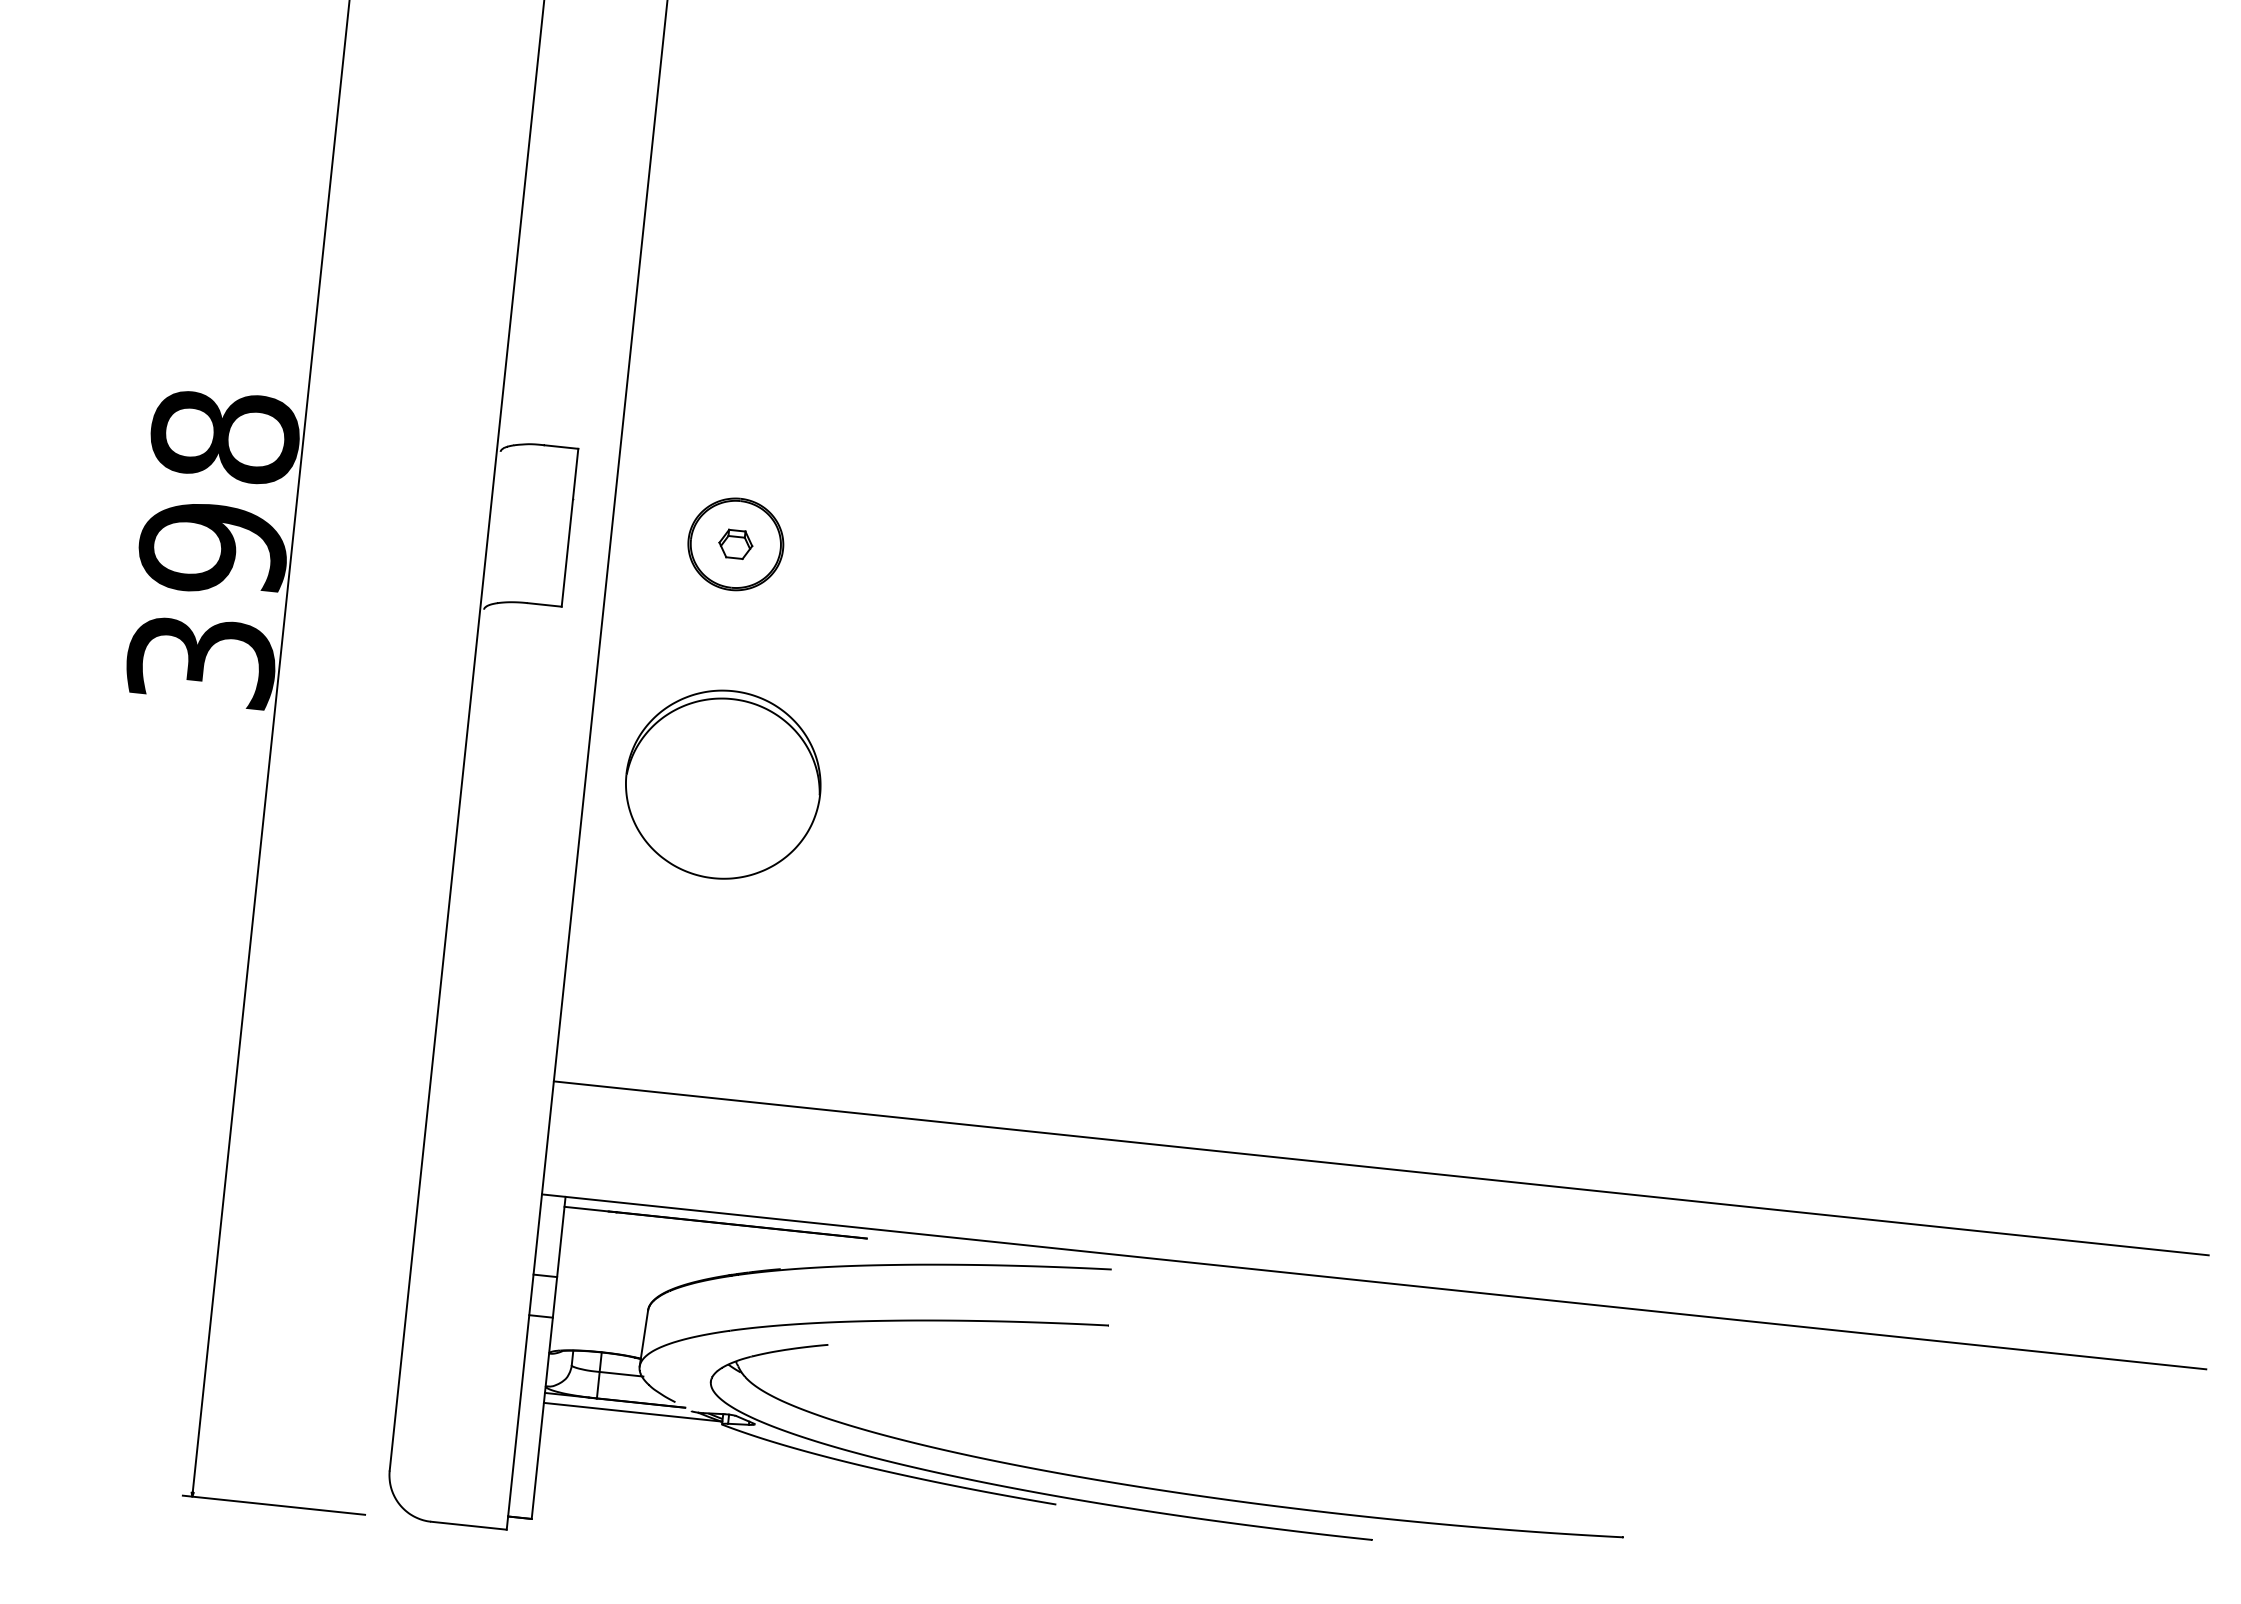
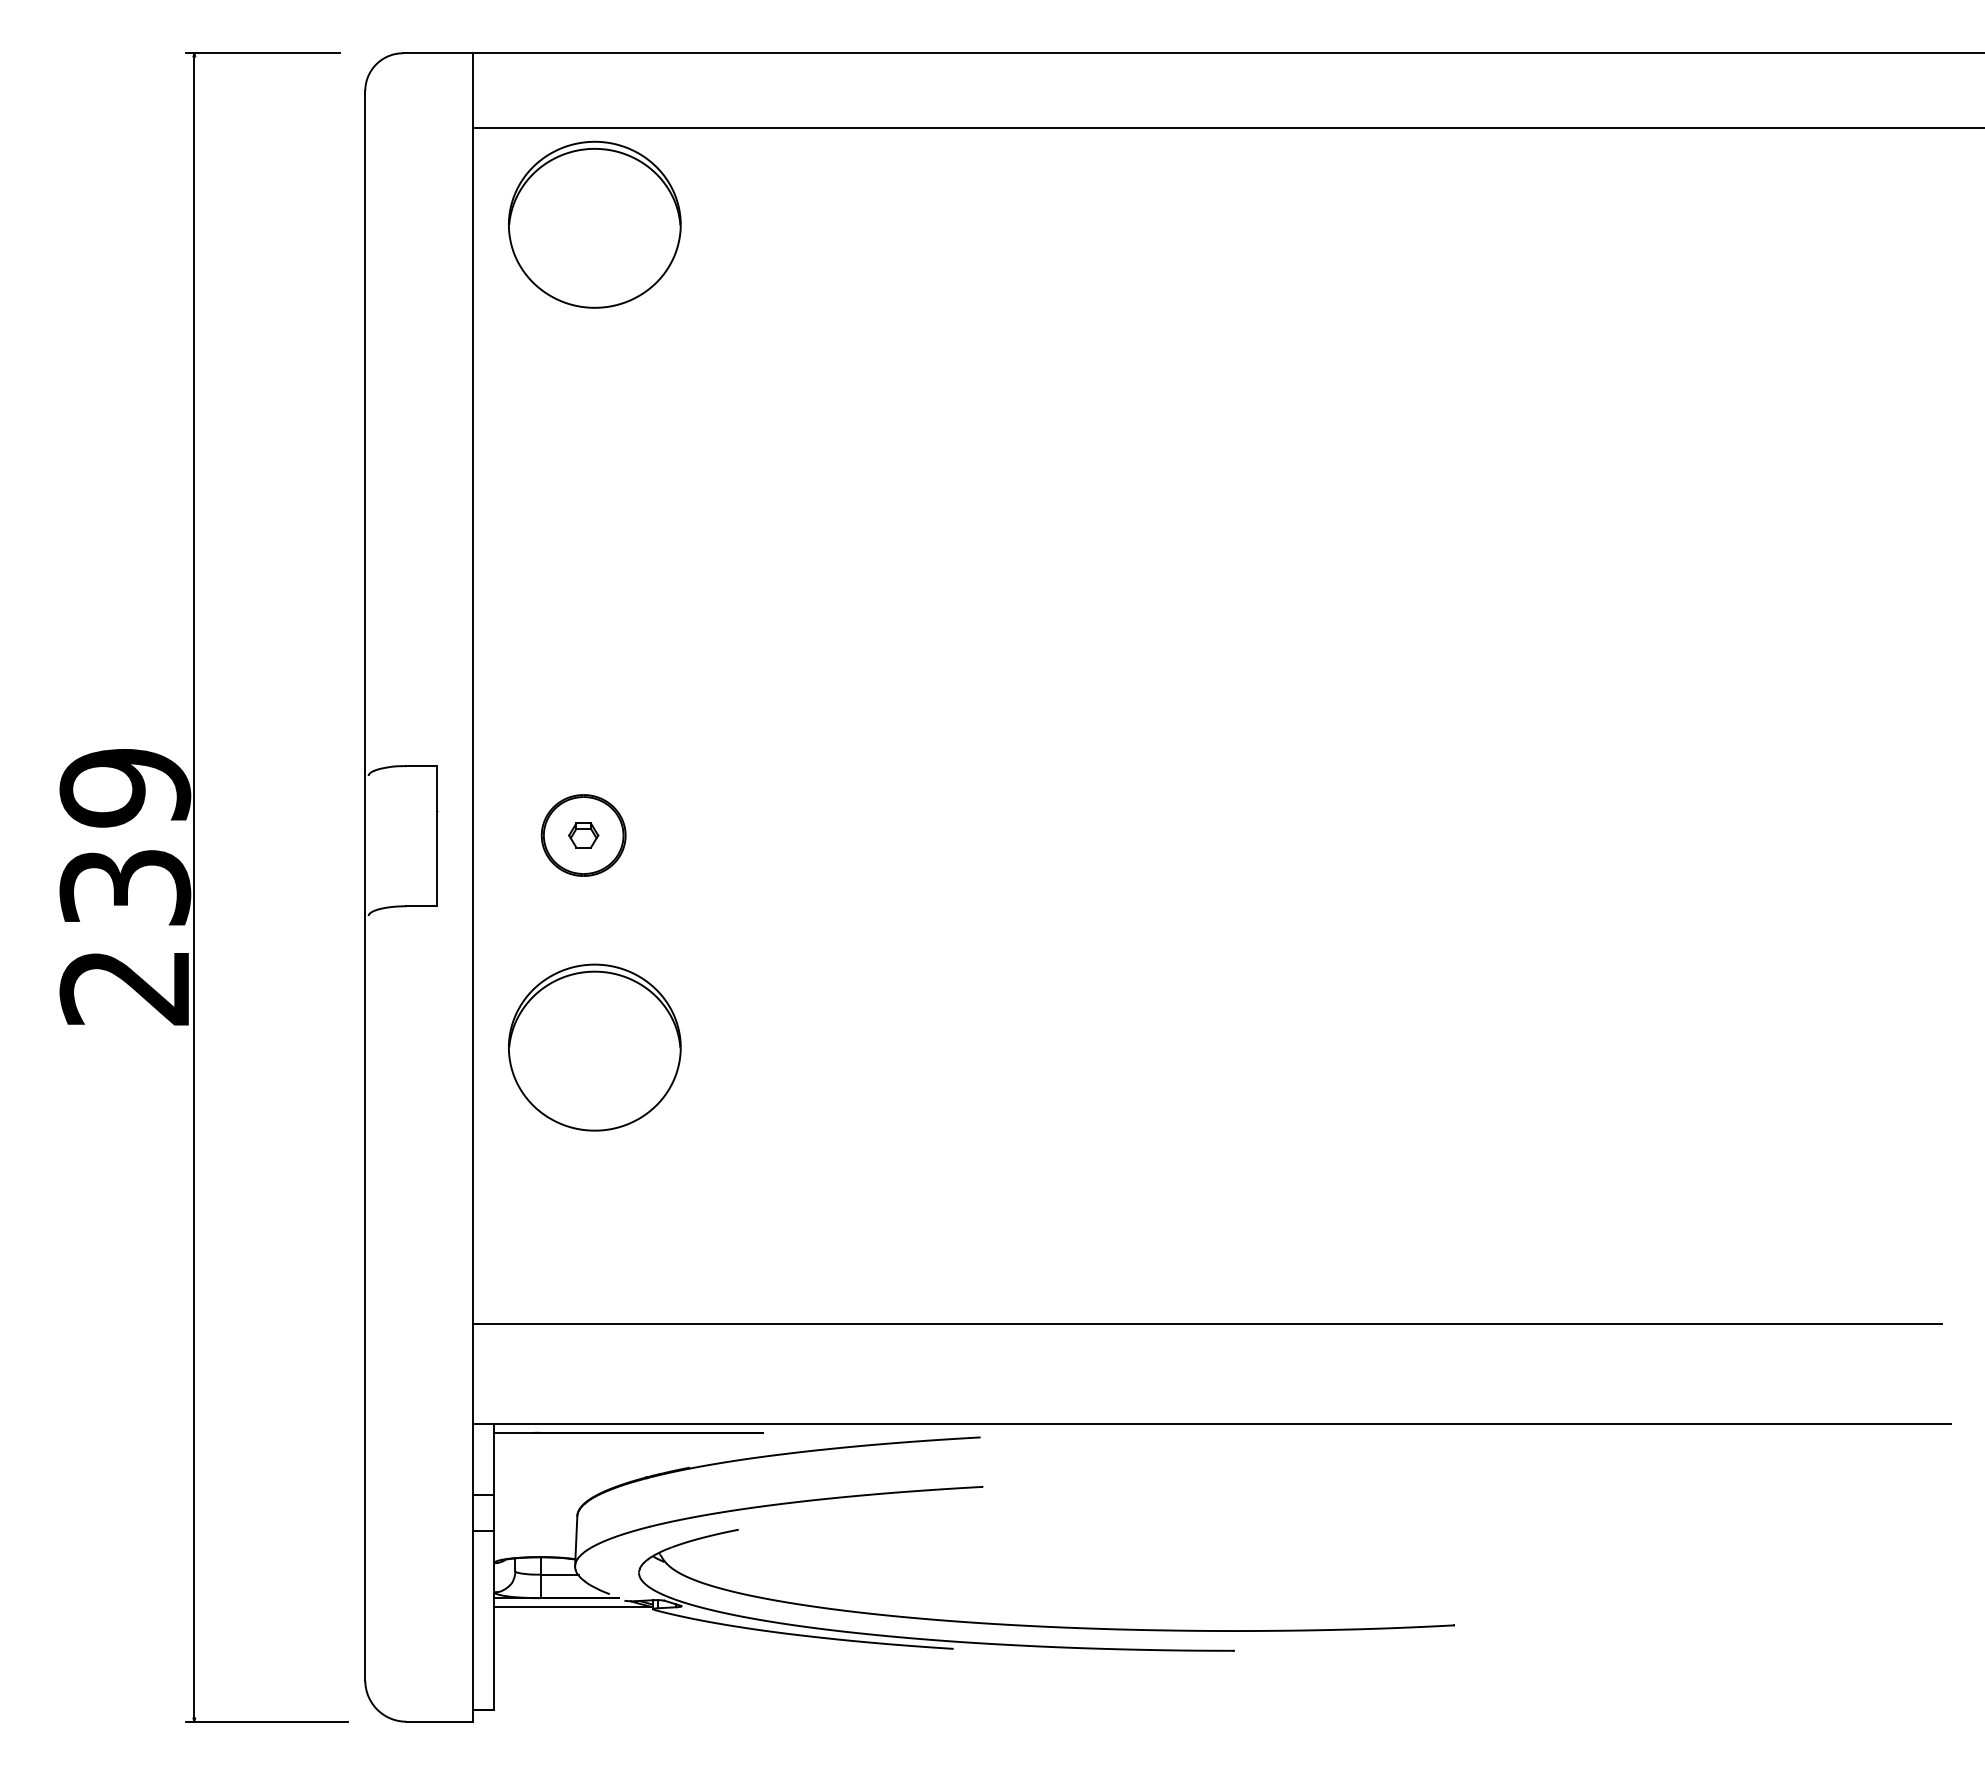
text: (213, 547) -> (125, 886), 398 -> 239

